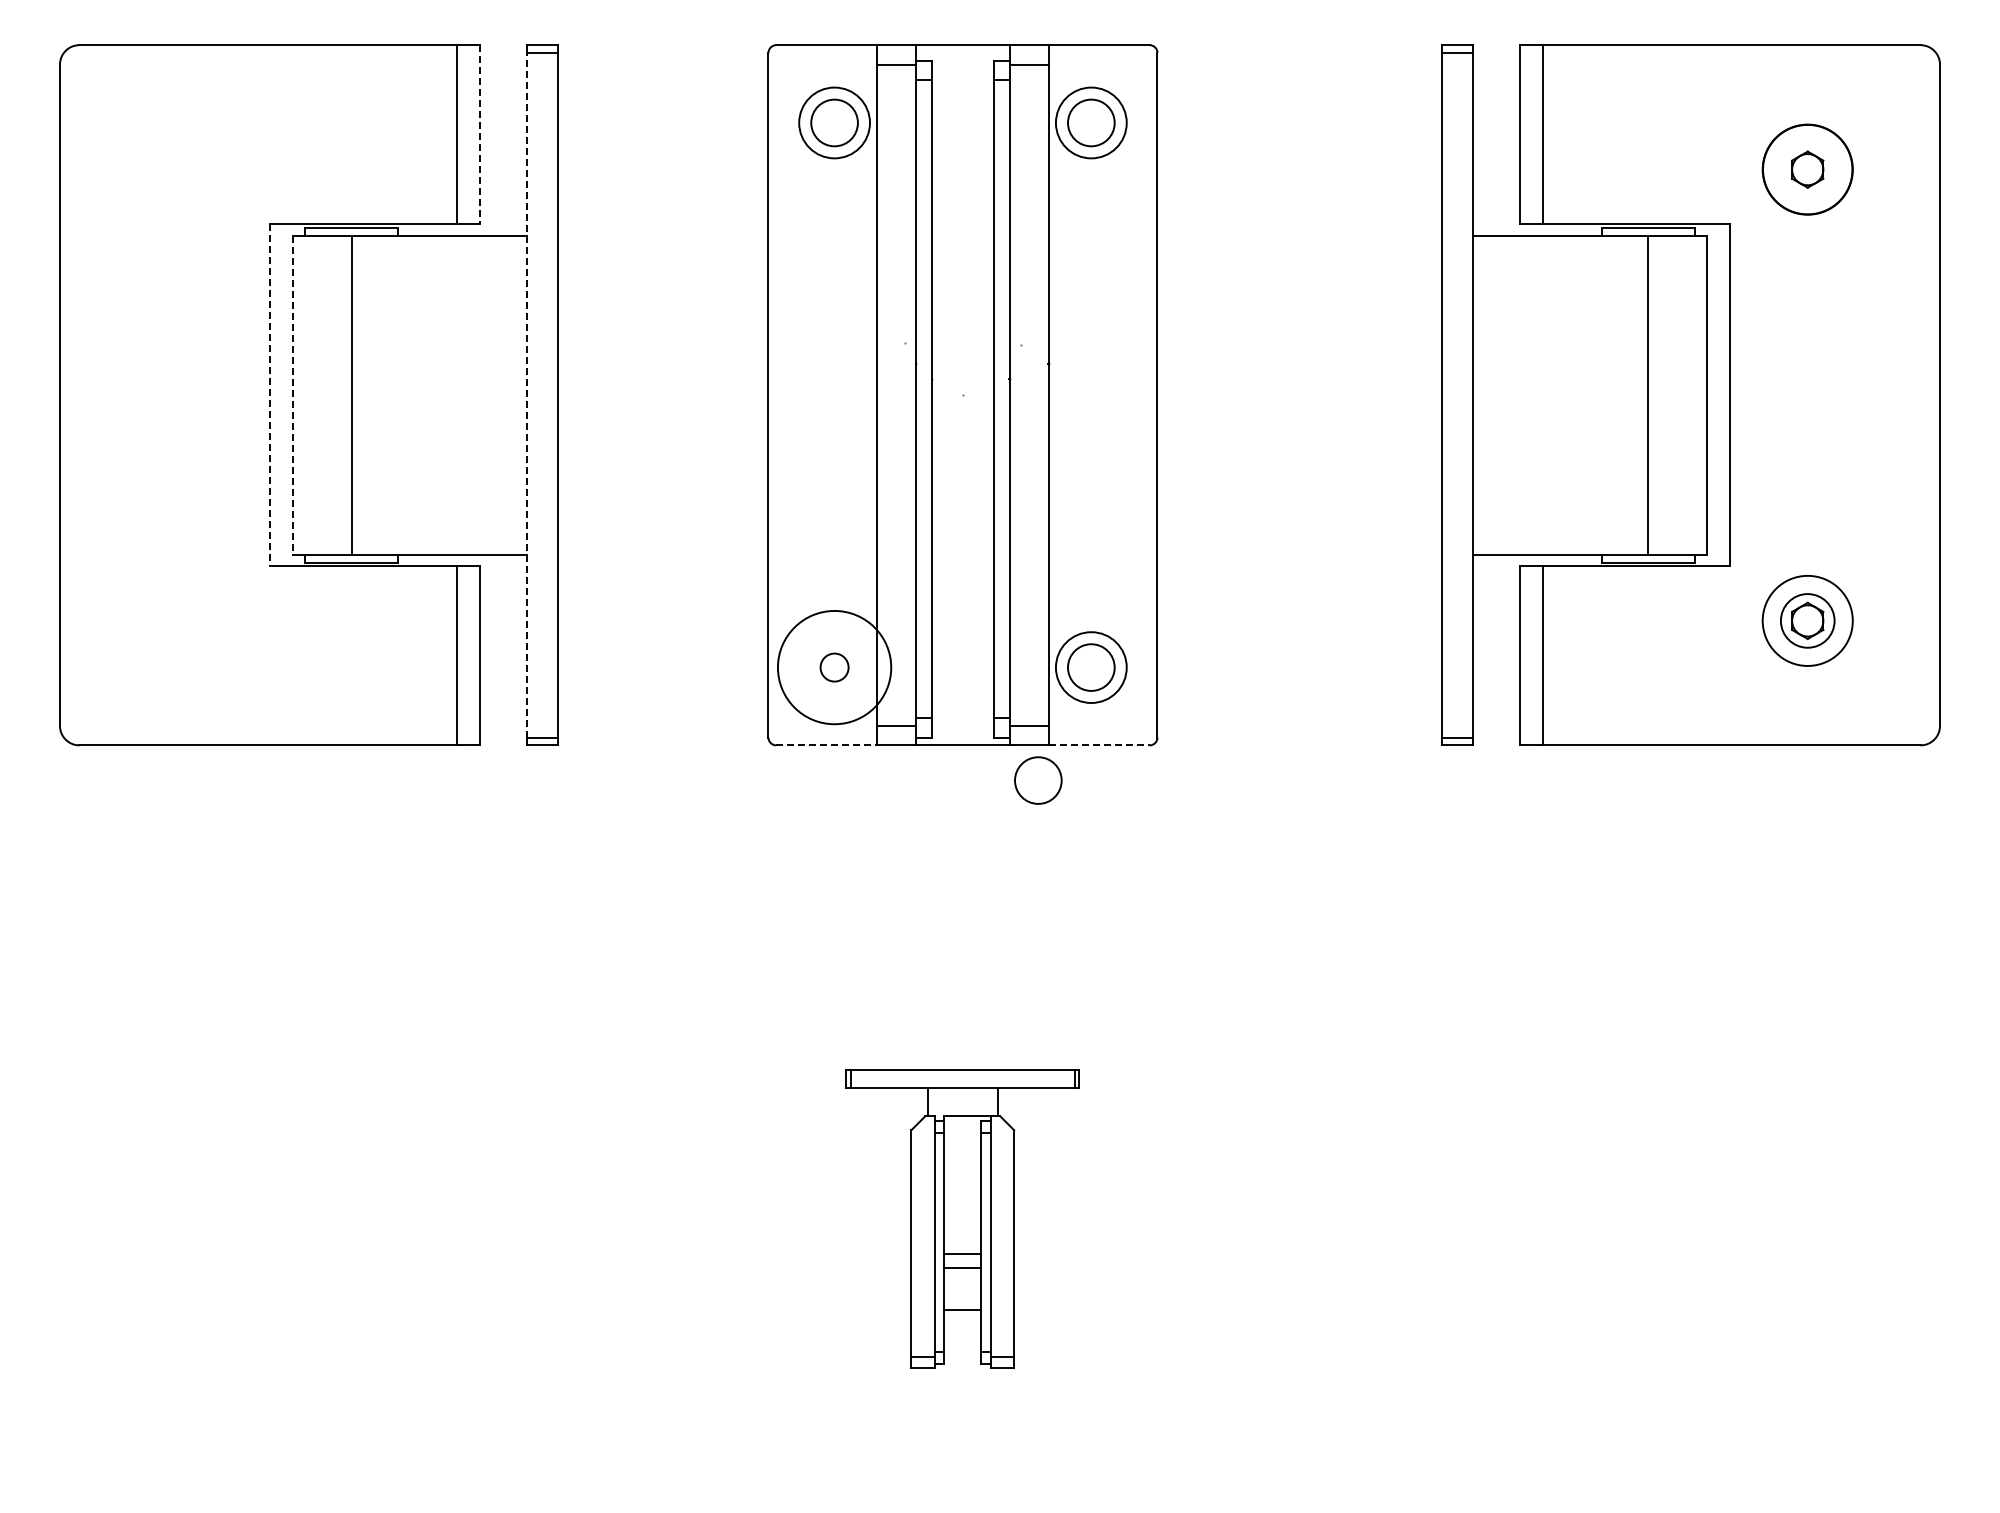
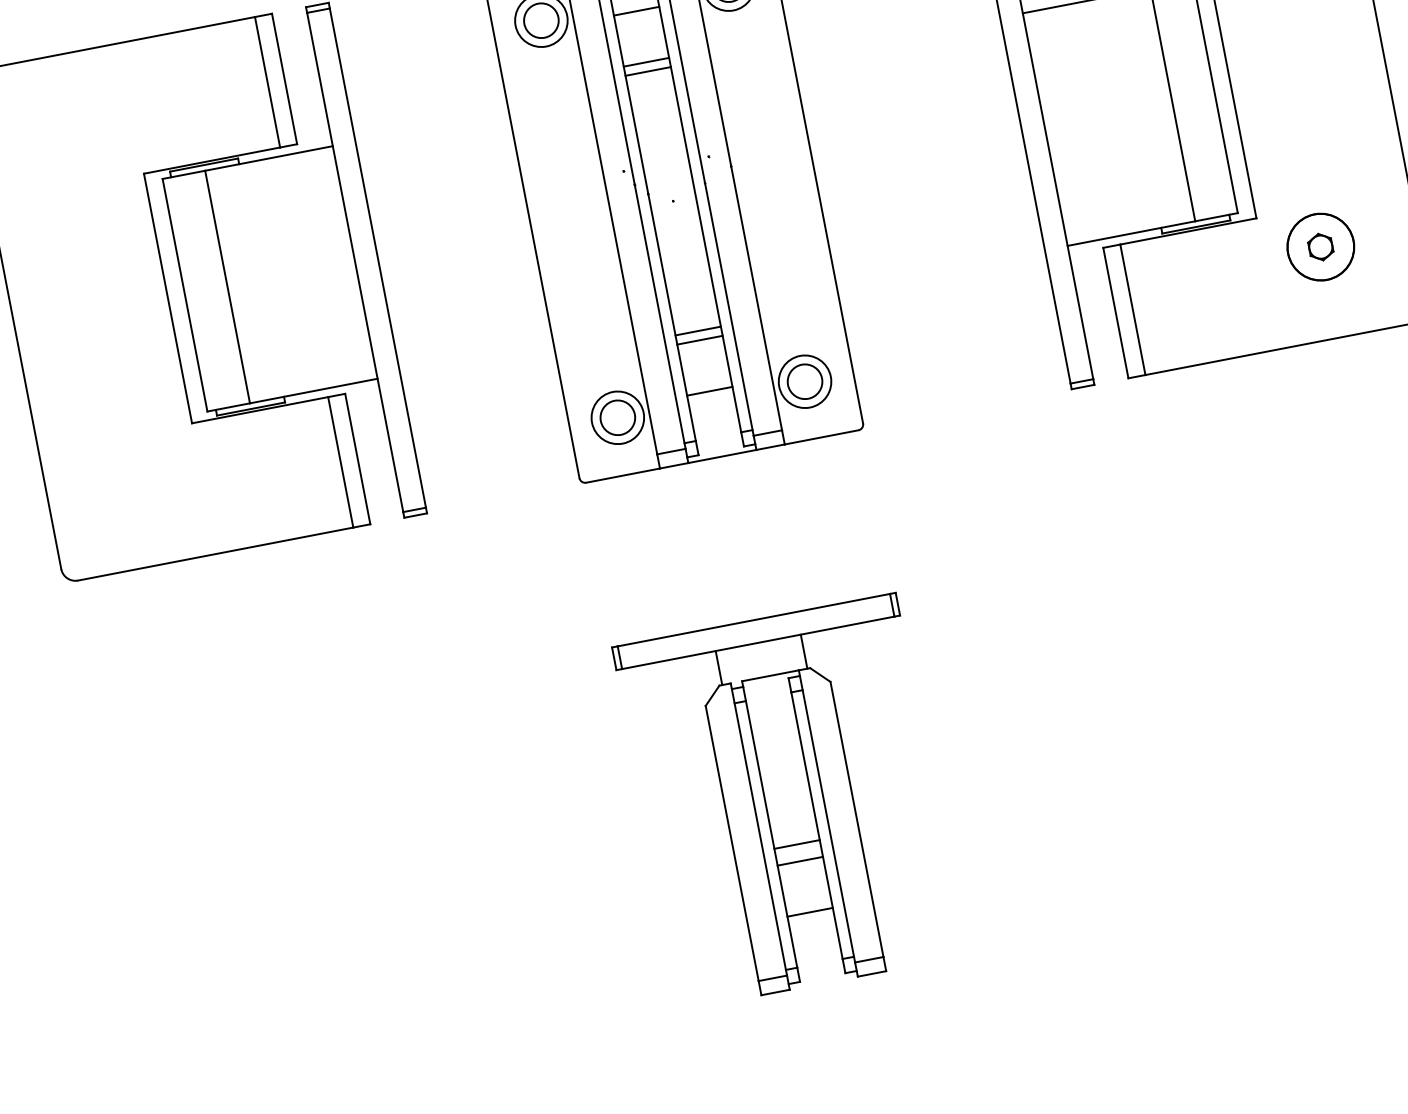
line: (962, 134) -> (636, 11), added
line: (480, 135) -> (284, 79), dashed -> solid
line: (962, 204) -> (646, 62), added
line: (962, 217) -> (647, 71), added
line: (526, 394) -> (354, 261), dashed -> solid
line: (270, 395) -> (168, 298), dashed -> solid
line: (293, 395) -> (185, 295), dashed -> solid
line: (962, 573) -> (697, 331), added
line: (962, 585) -> (699, 339), added
circle: (1807, 620) -> (1320, 246), size x1.67
line: (962, 655) -> (709, 391), added
circle: (834, 667) -> (617, 417), size x0.62
circle: (834, 667) -> (617, 417), size x1.67
line: (826, 745) -> (622, 475), dashed -> solid
line: (1099, 745) -> (821, 437), dashed -> solid
circle: (1038, 780) -> (782, 471), removed
part: (962, 1218) -> (788, 801), size x1.67

